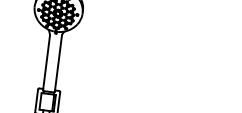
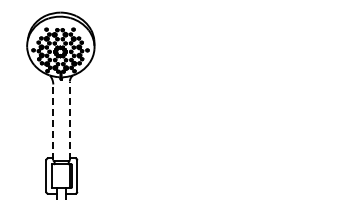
line: (46, 63) -> (53, 122), solid -> dashed
line: (58, 63) -> (69, 120), solid -> dashed

